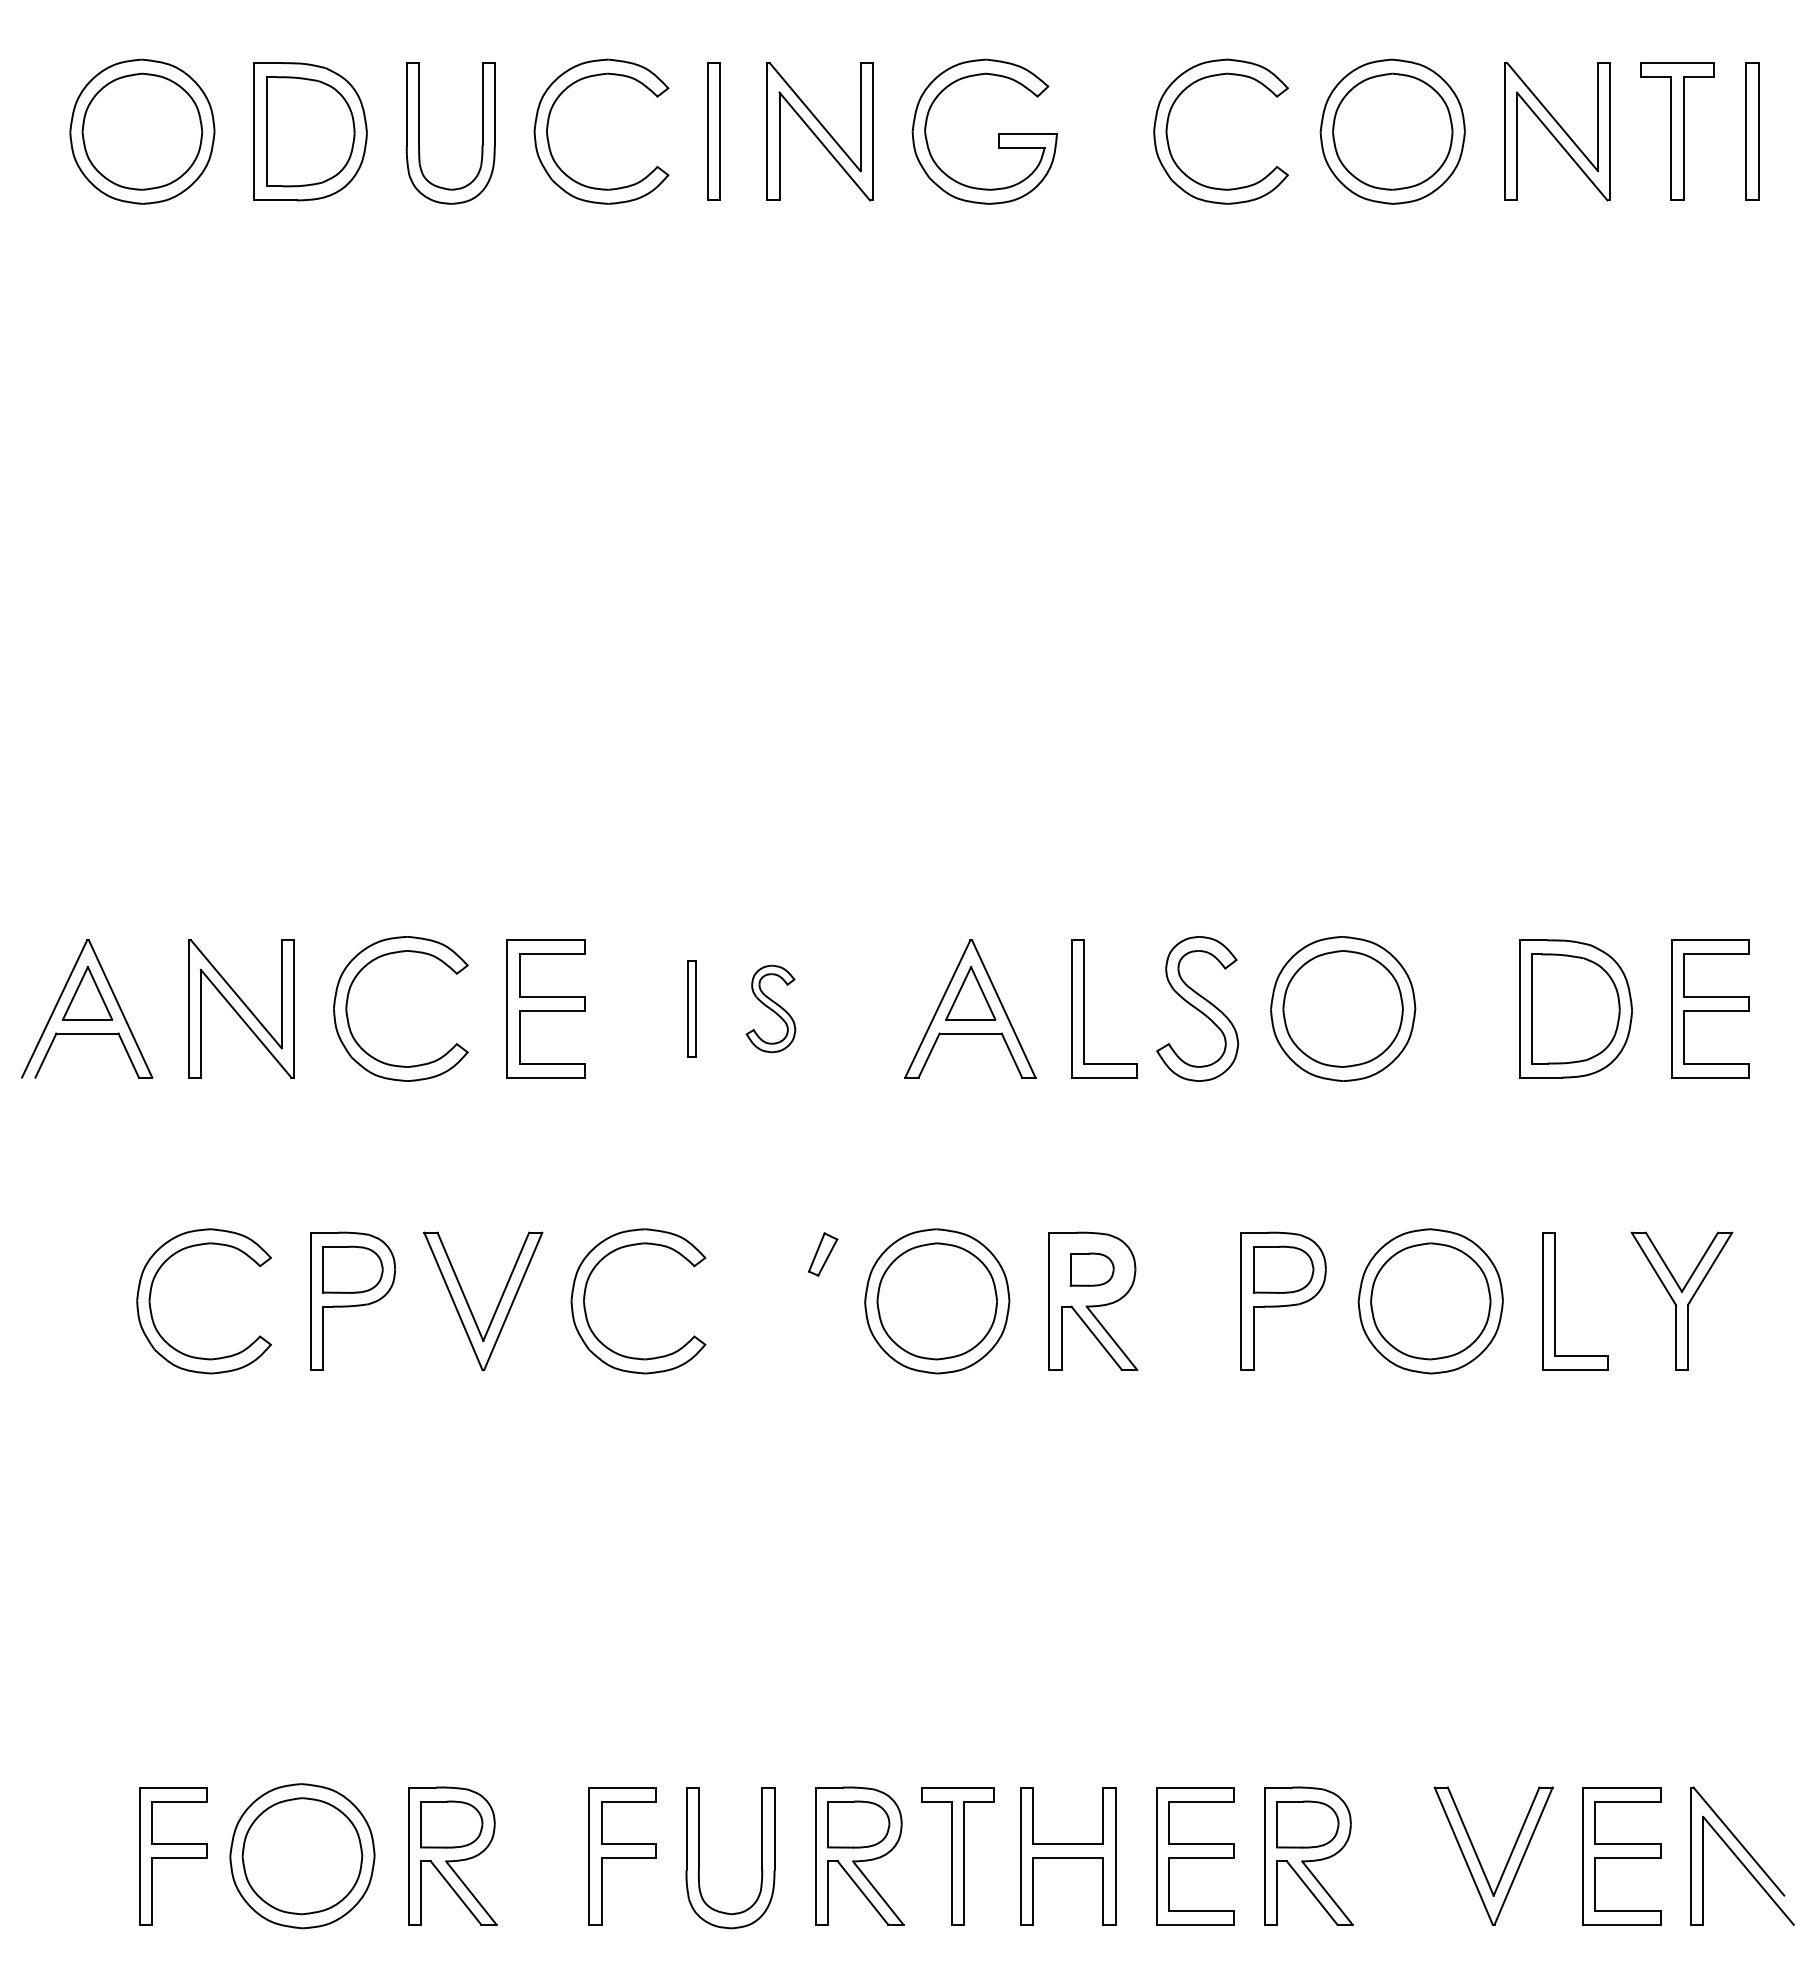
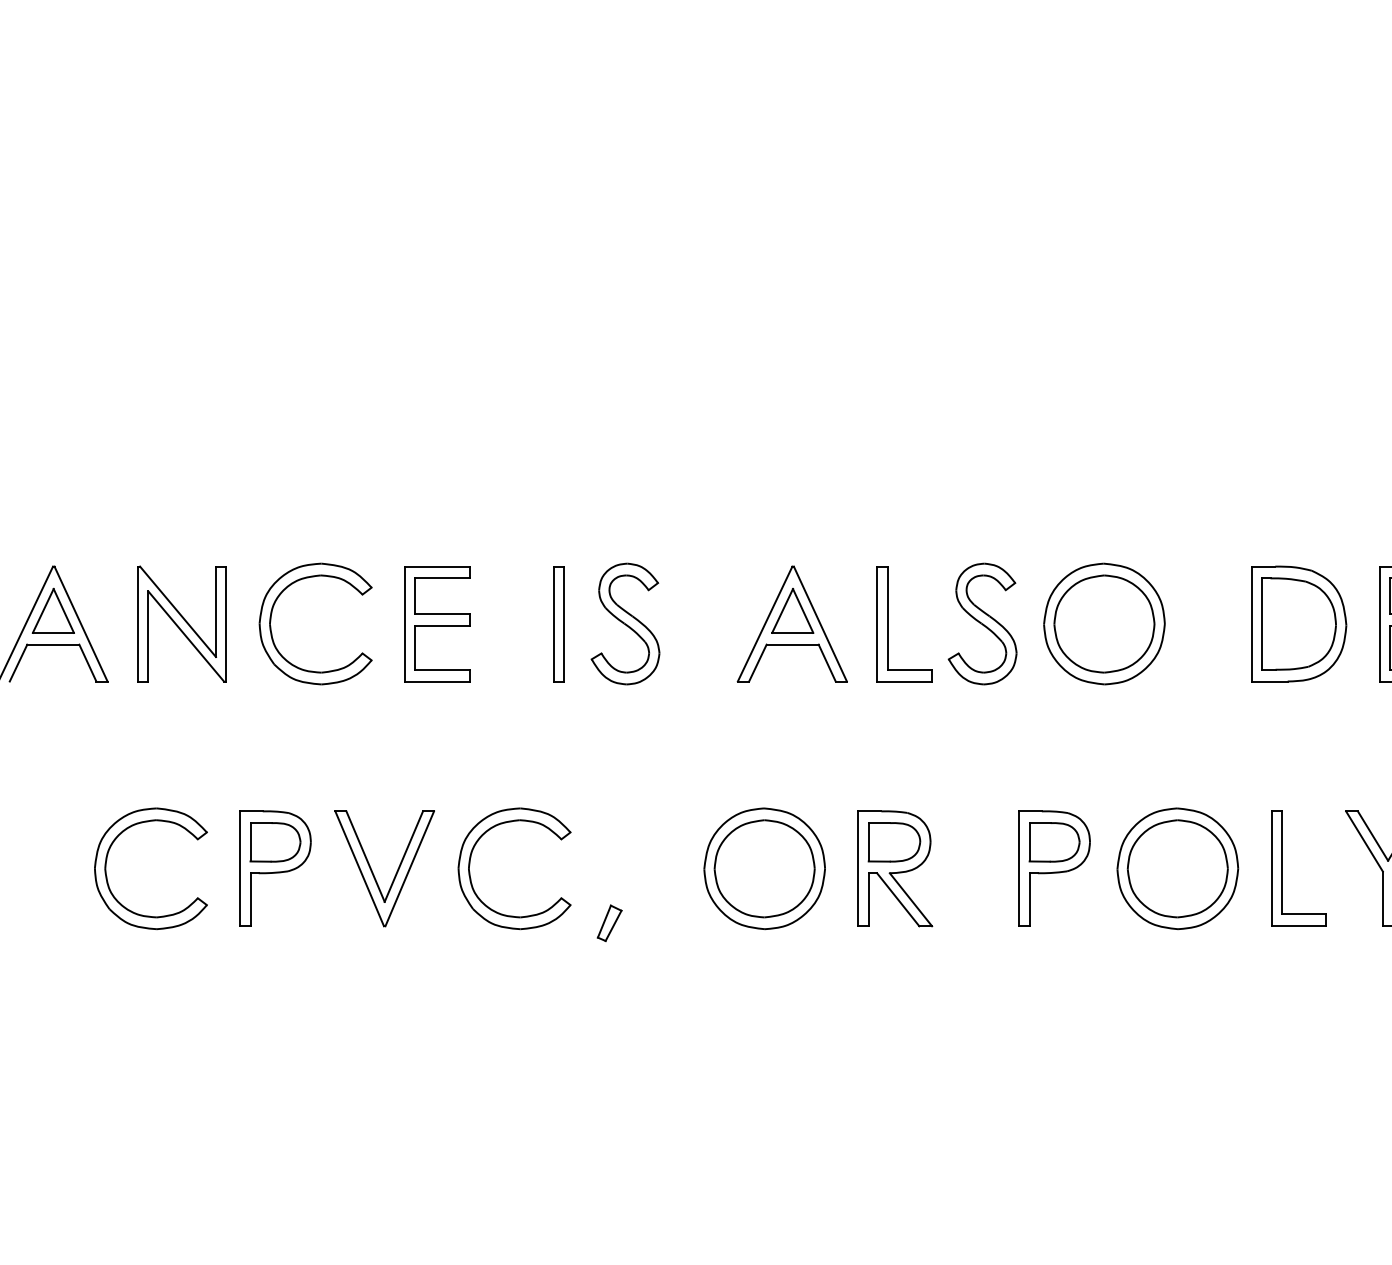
part: (691, 1008) -> (558, 623), size x1.43
part: (770, 1008) -> (625, 623), size x1.67
part: (823, 1254) -> (610, 923), moved
part: (1091, 1269) -> (893, 842), size x1.43

